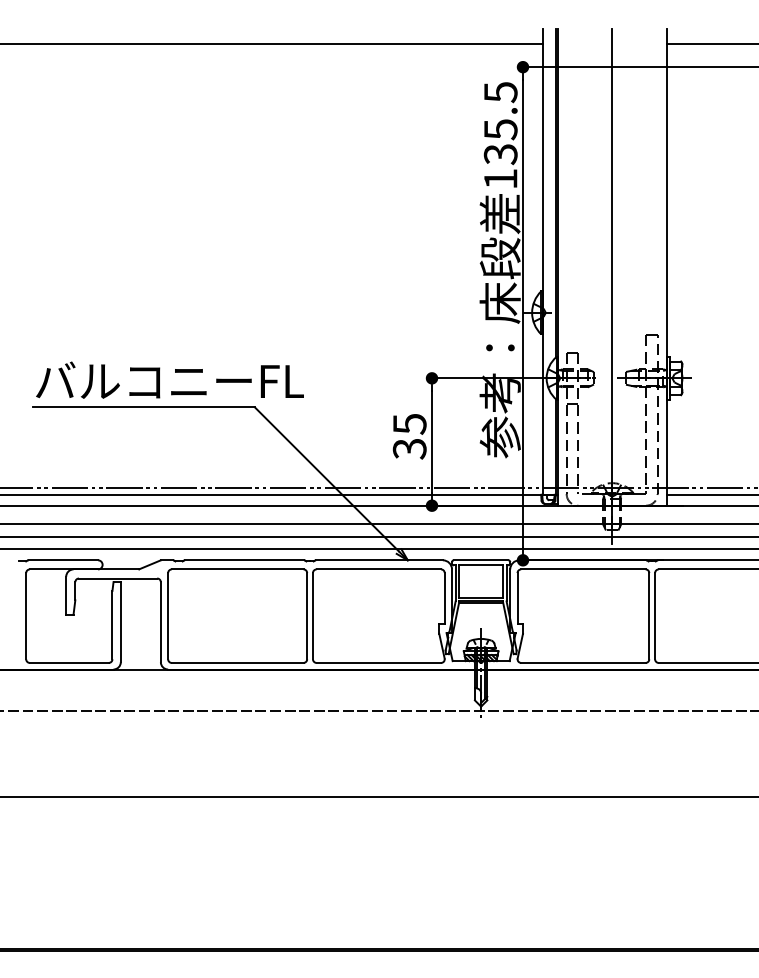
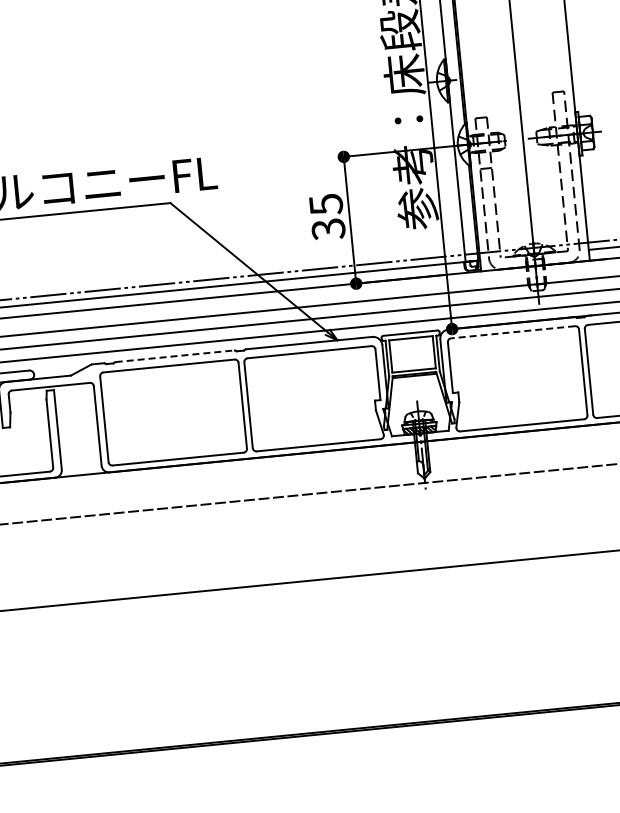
line: (244, 560) -> (174, 356), solid -> dashed
line: (582, 569) -> (512, 332), solid -> dashed

